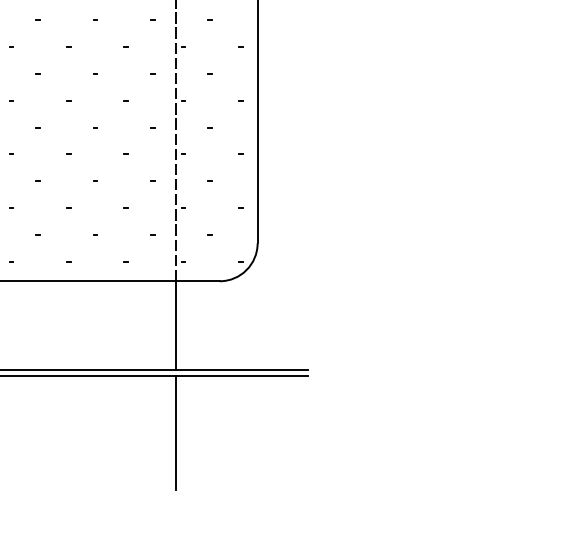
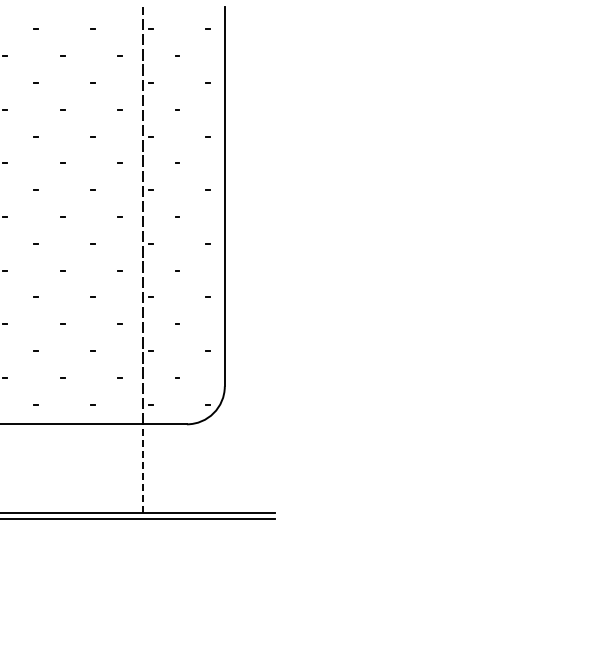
line: (176, 325) -> (143, 468), solid -> dashed
line: (176, 433) -> (143, 576), removed

